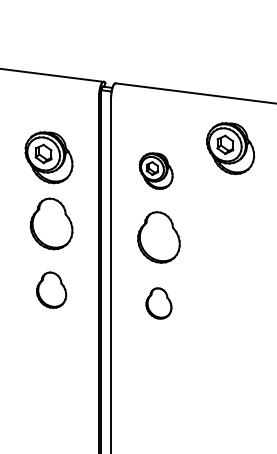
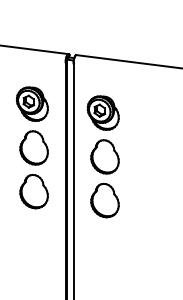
part: (229, 147) -> (151, 97), removed
part: (155, 170) -> (102, 112), size x1.43
part: (50, 289) -> (33, 191), size x1.43
part: (158, 303) -> (104, 200), size x1.67

